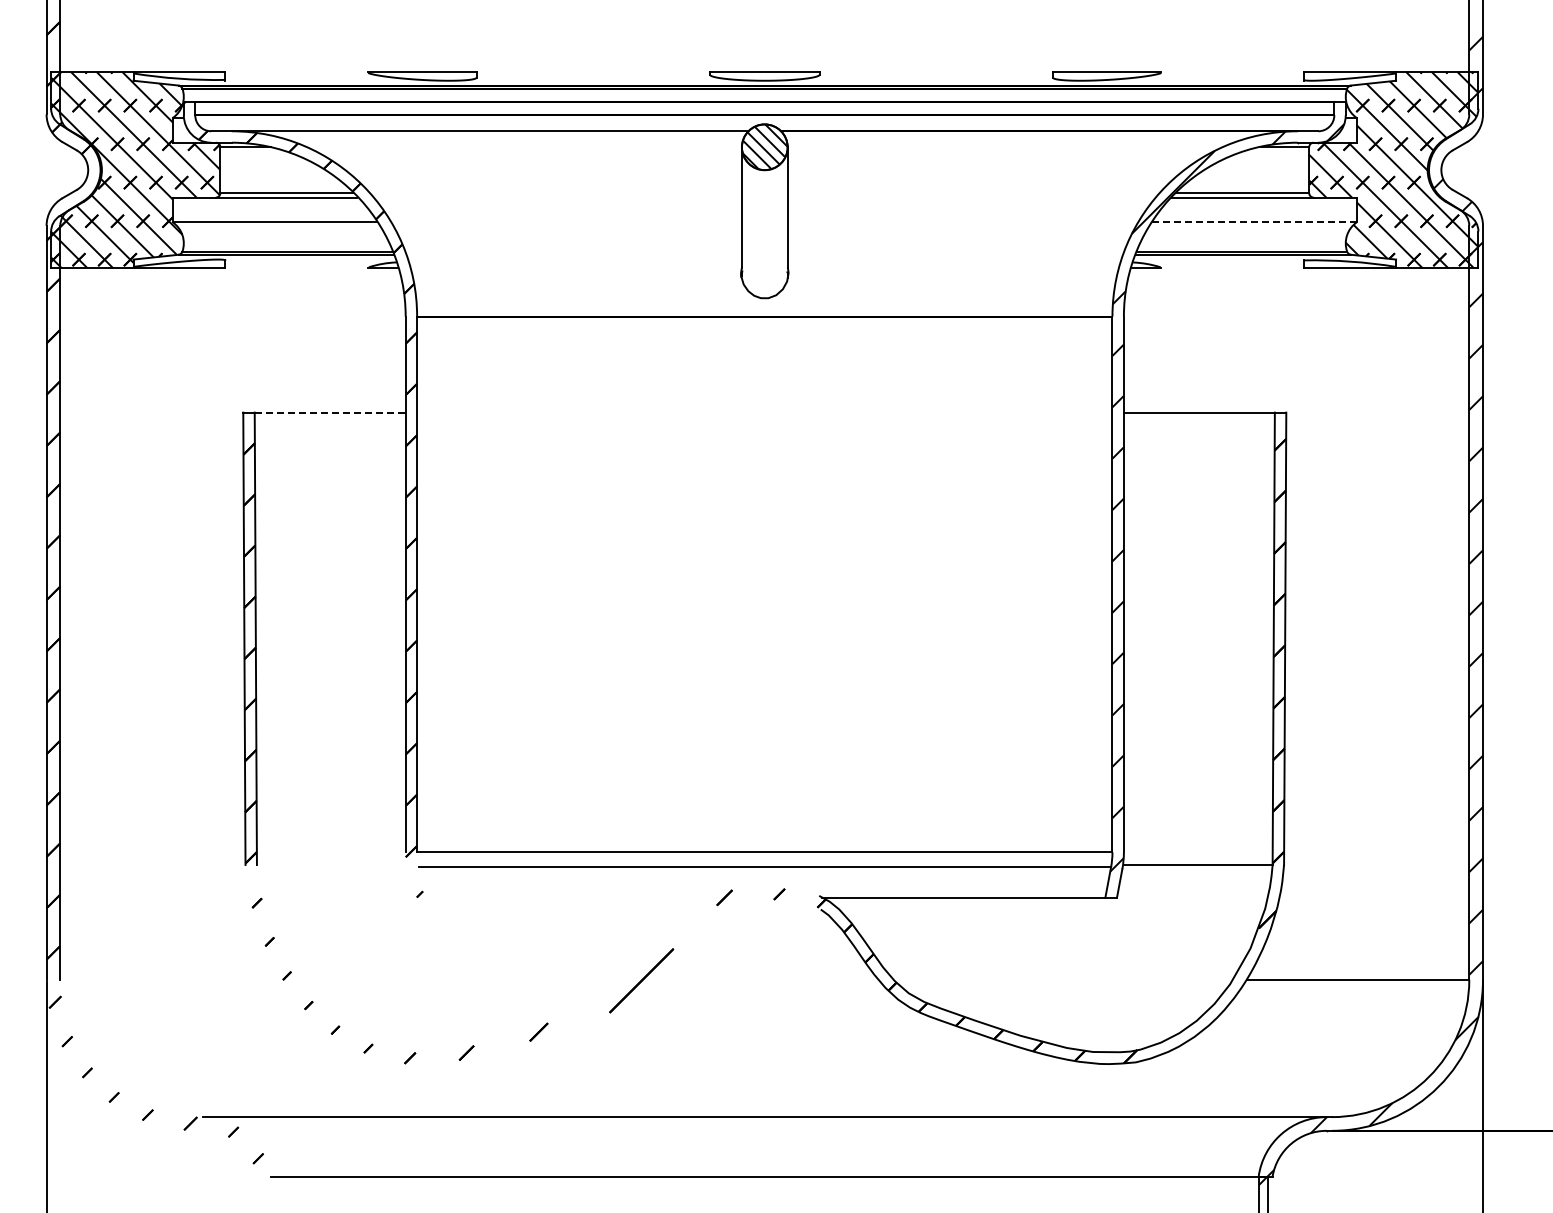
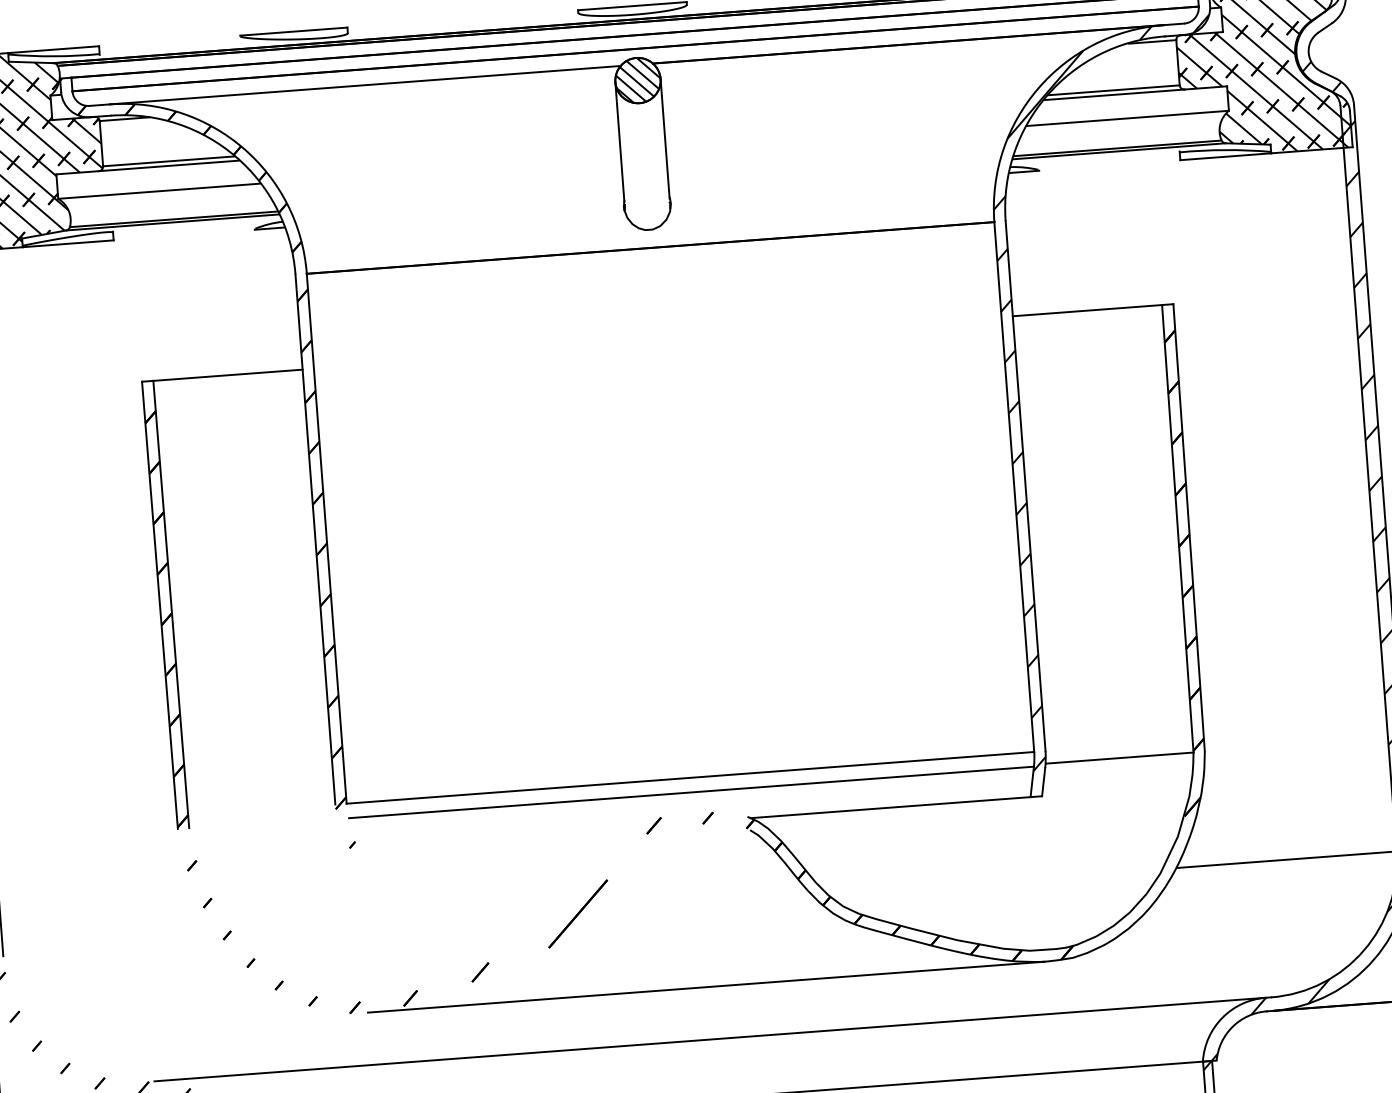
line: (1254, 222) -> (1127, 118), dashed -> solid
line: (330, 412) -> (228, 375), dashed -> solid
line: (764, 1064) -> (705, 987), added

